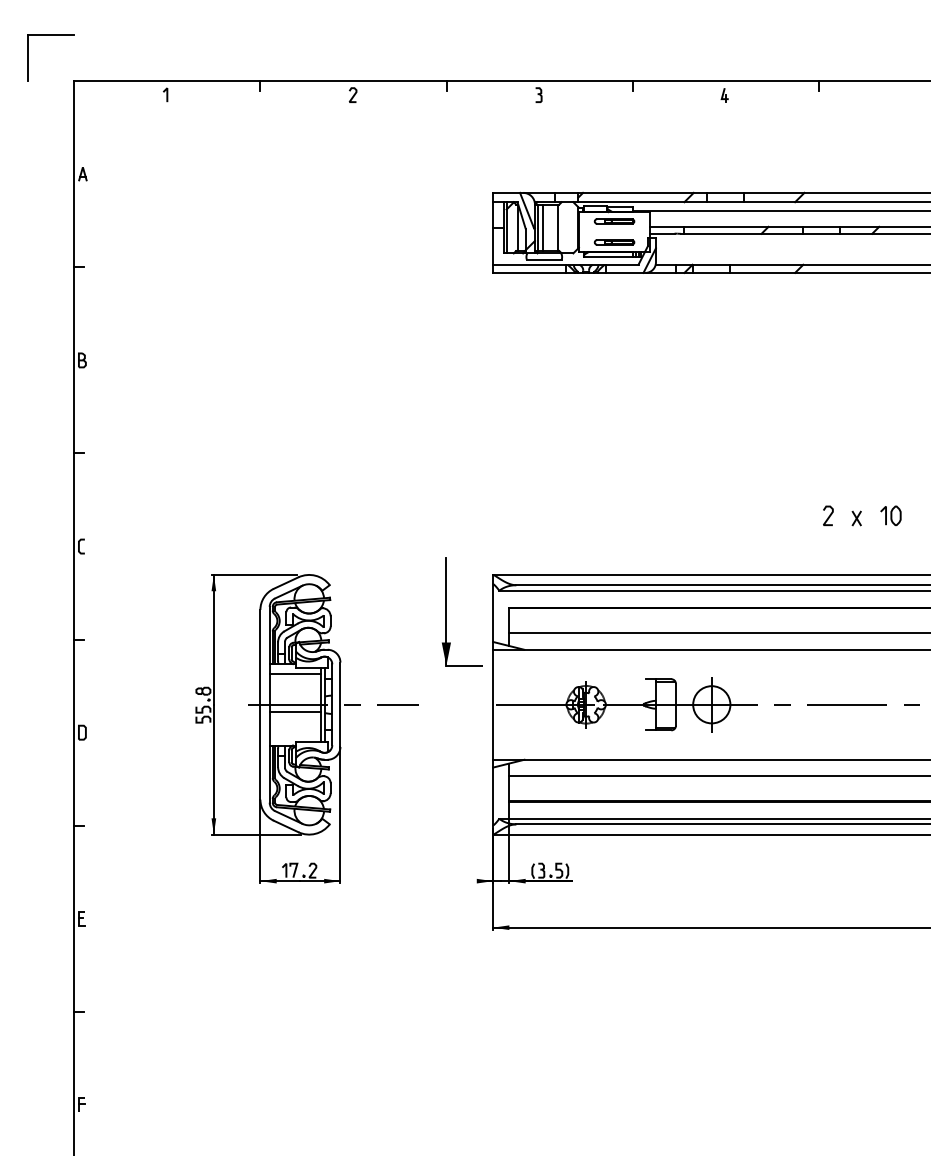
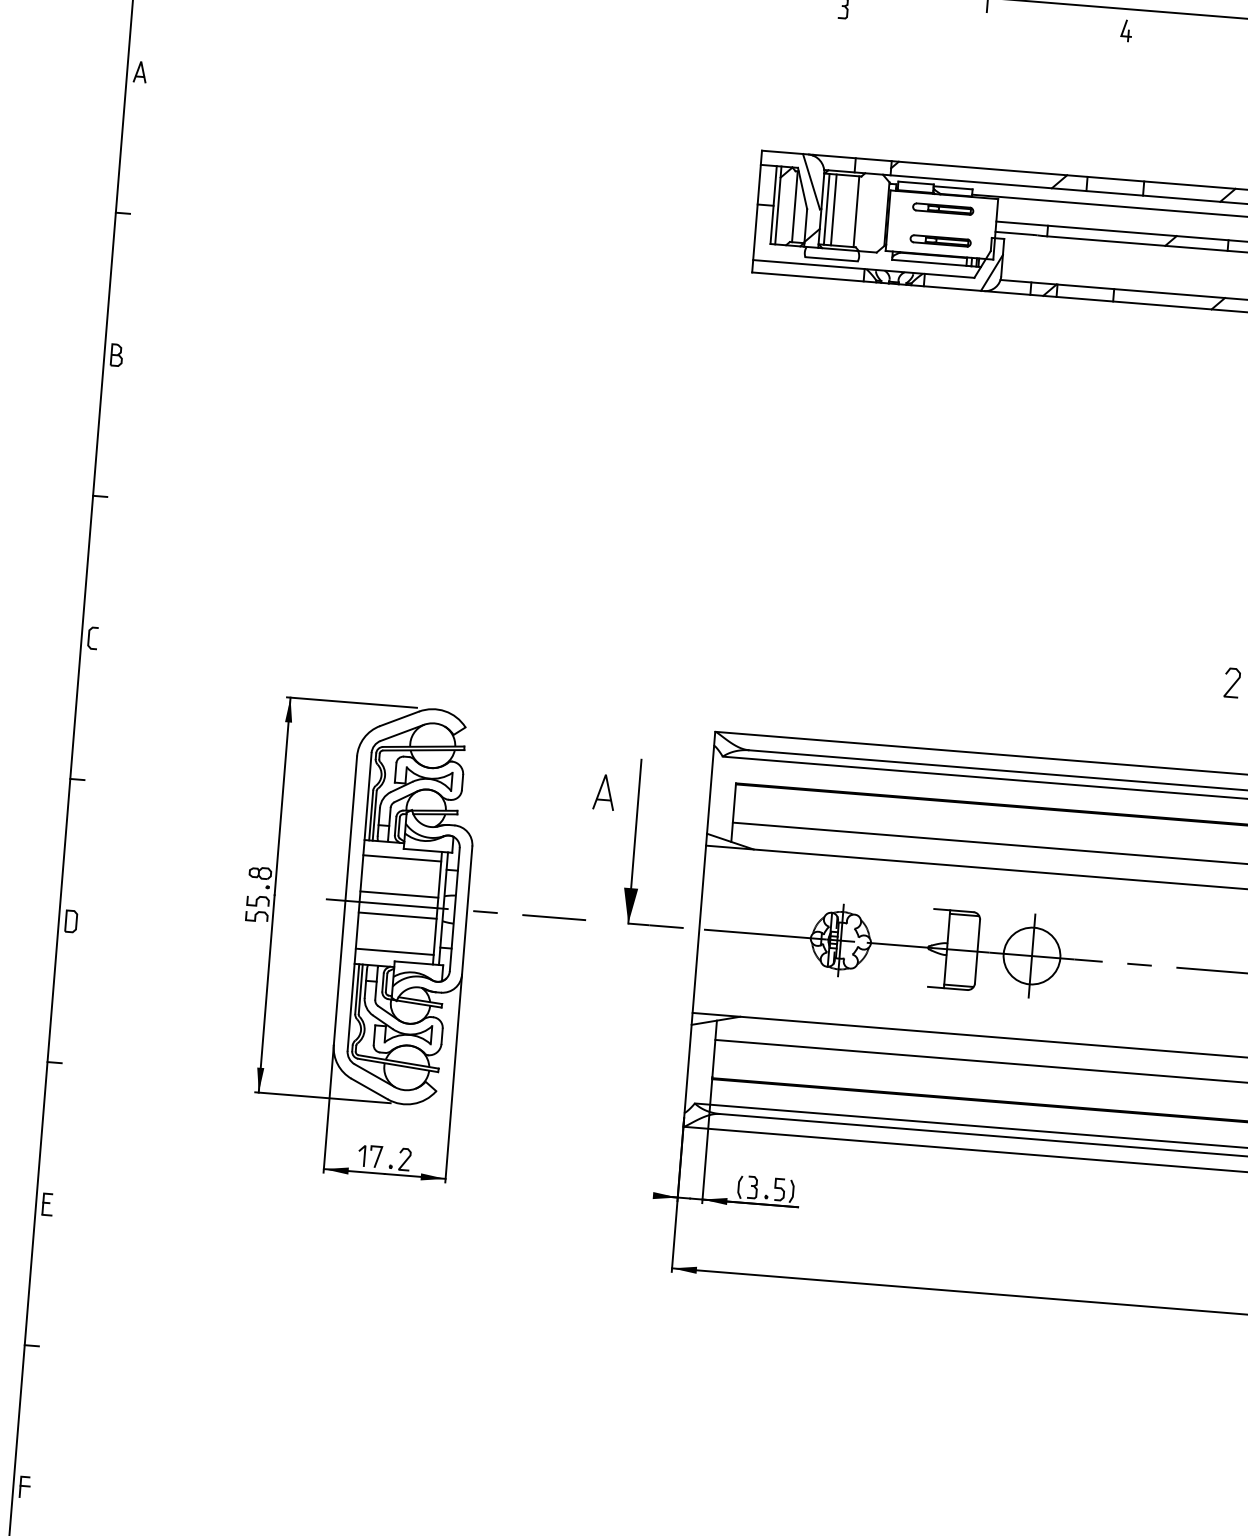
part: (446, 611) -> (635, 841), moved
part: (423, 619) -> (603, 791), added
line: (294, 697) -> (398, 893), added
line: (294, 735) -> (393, 951), added

